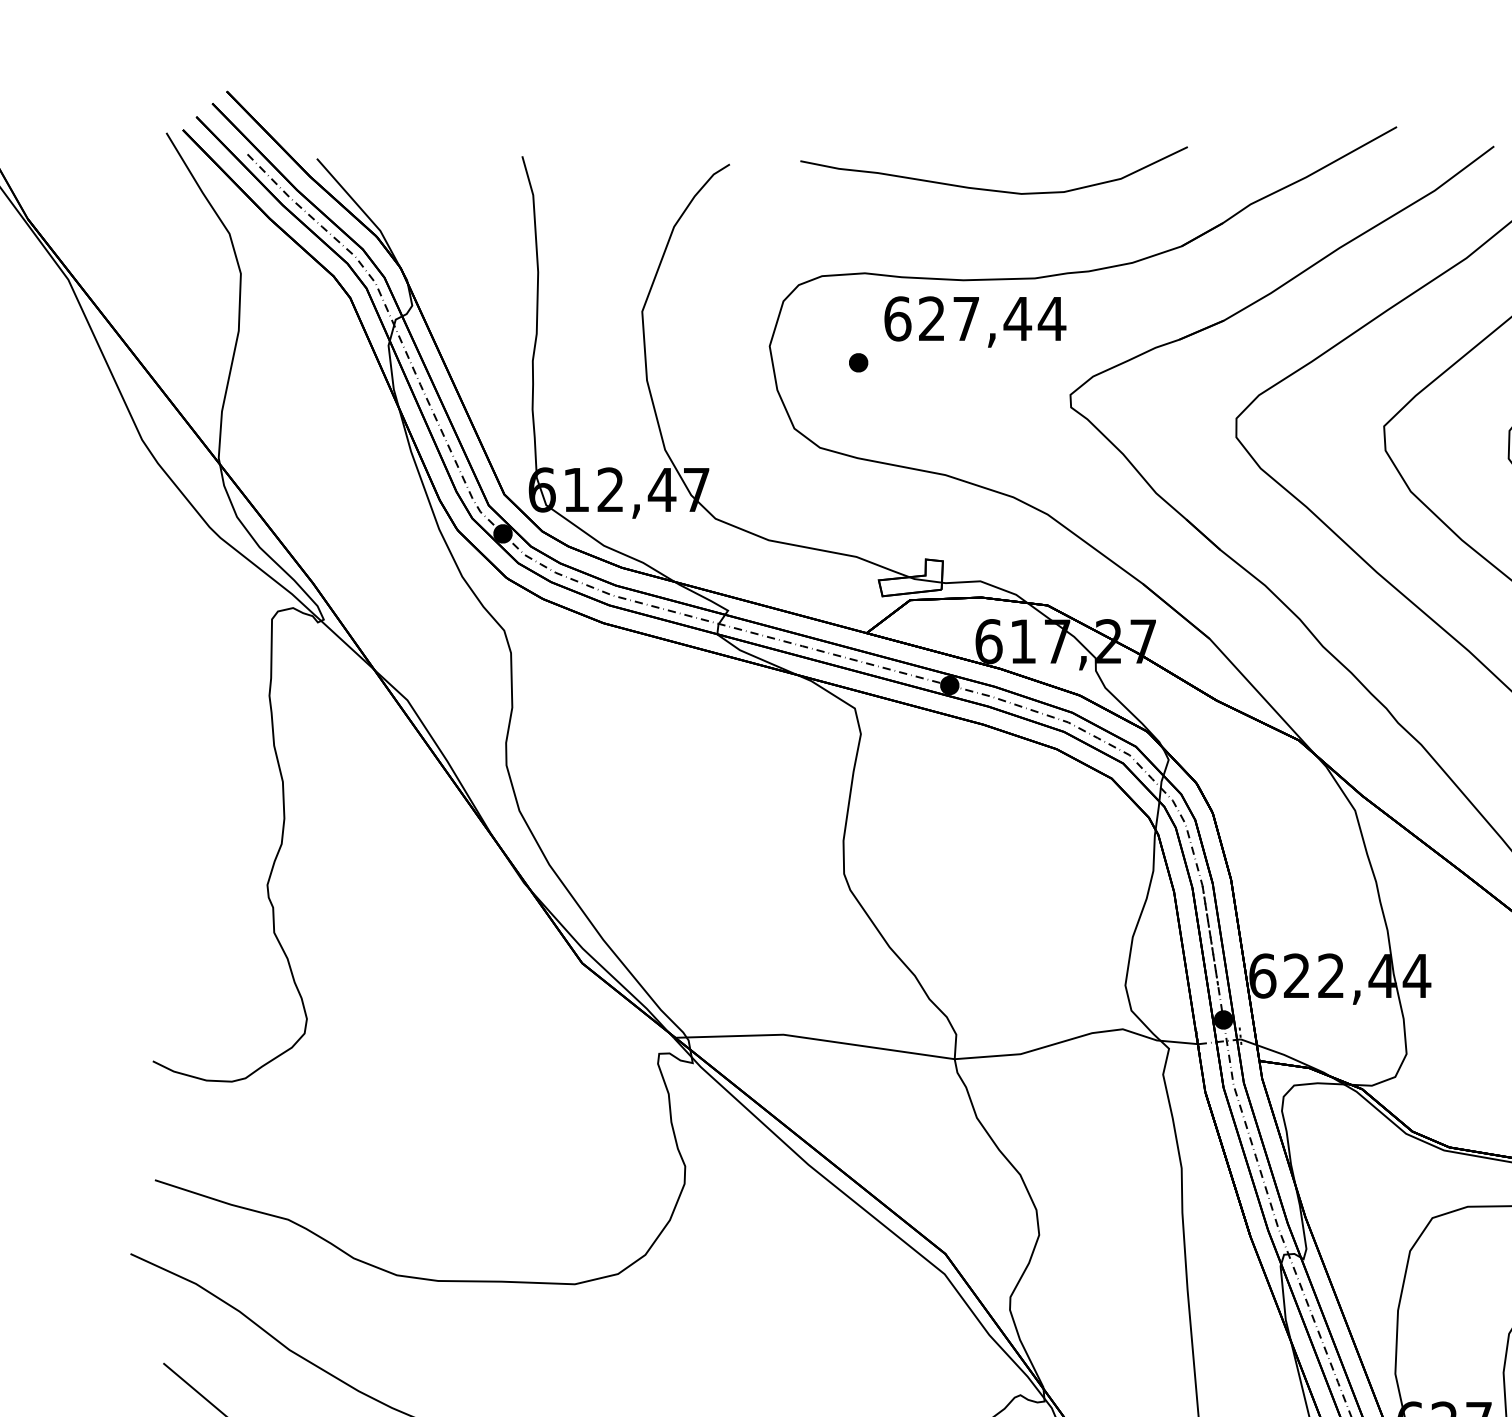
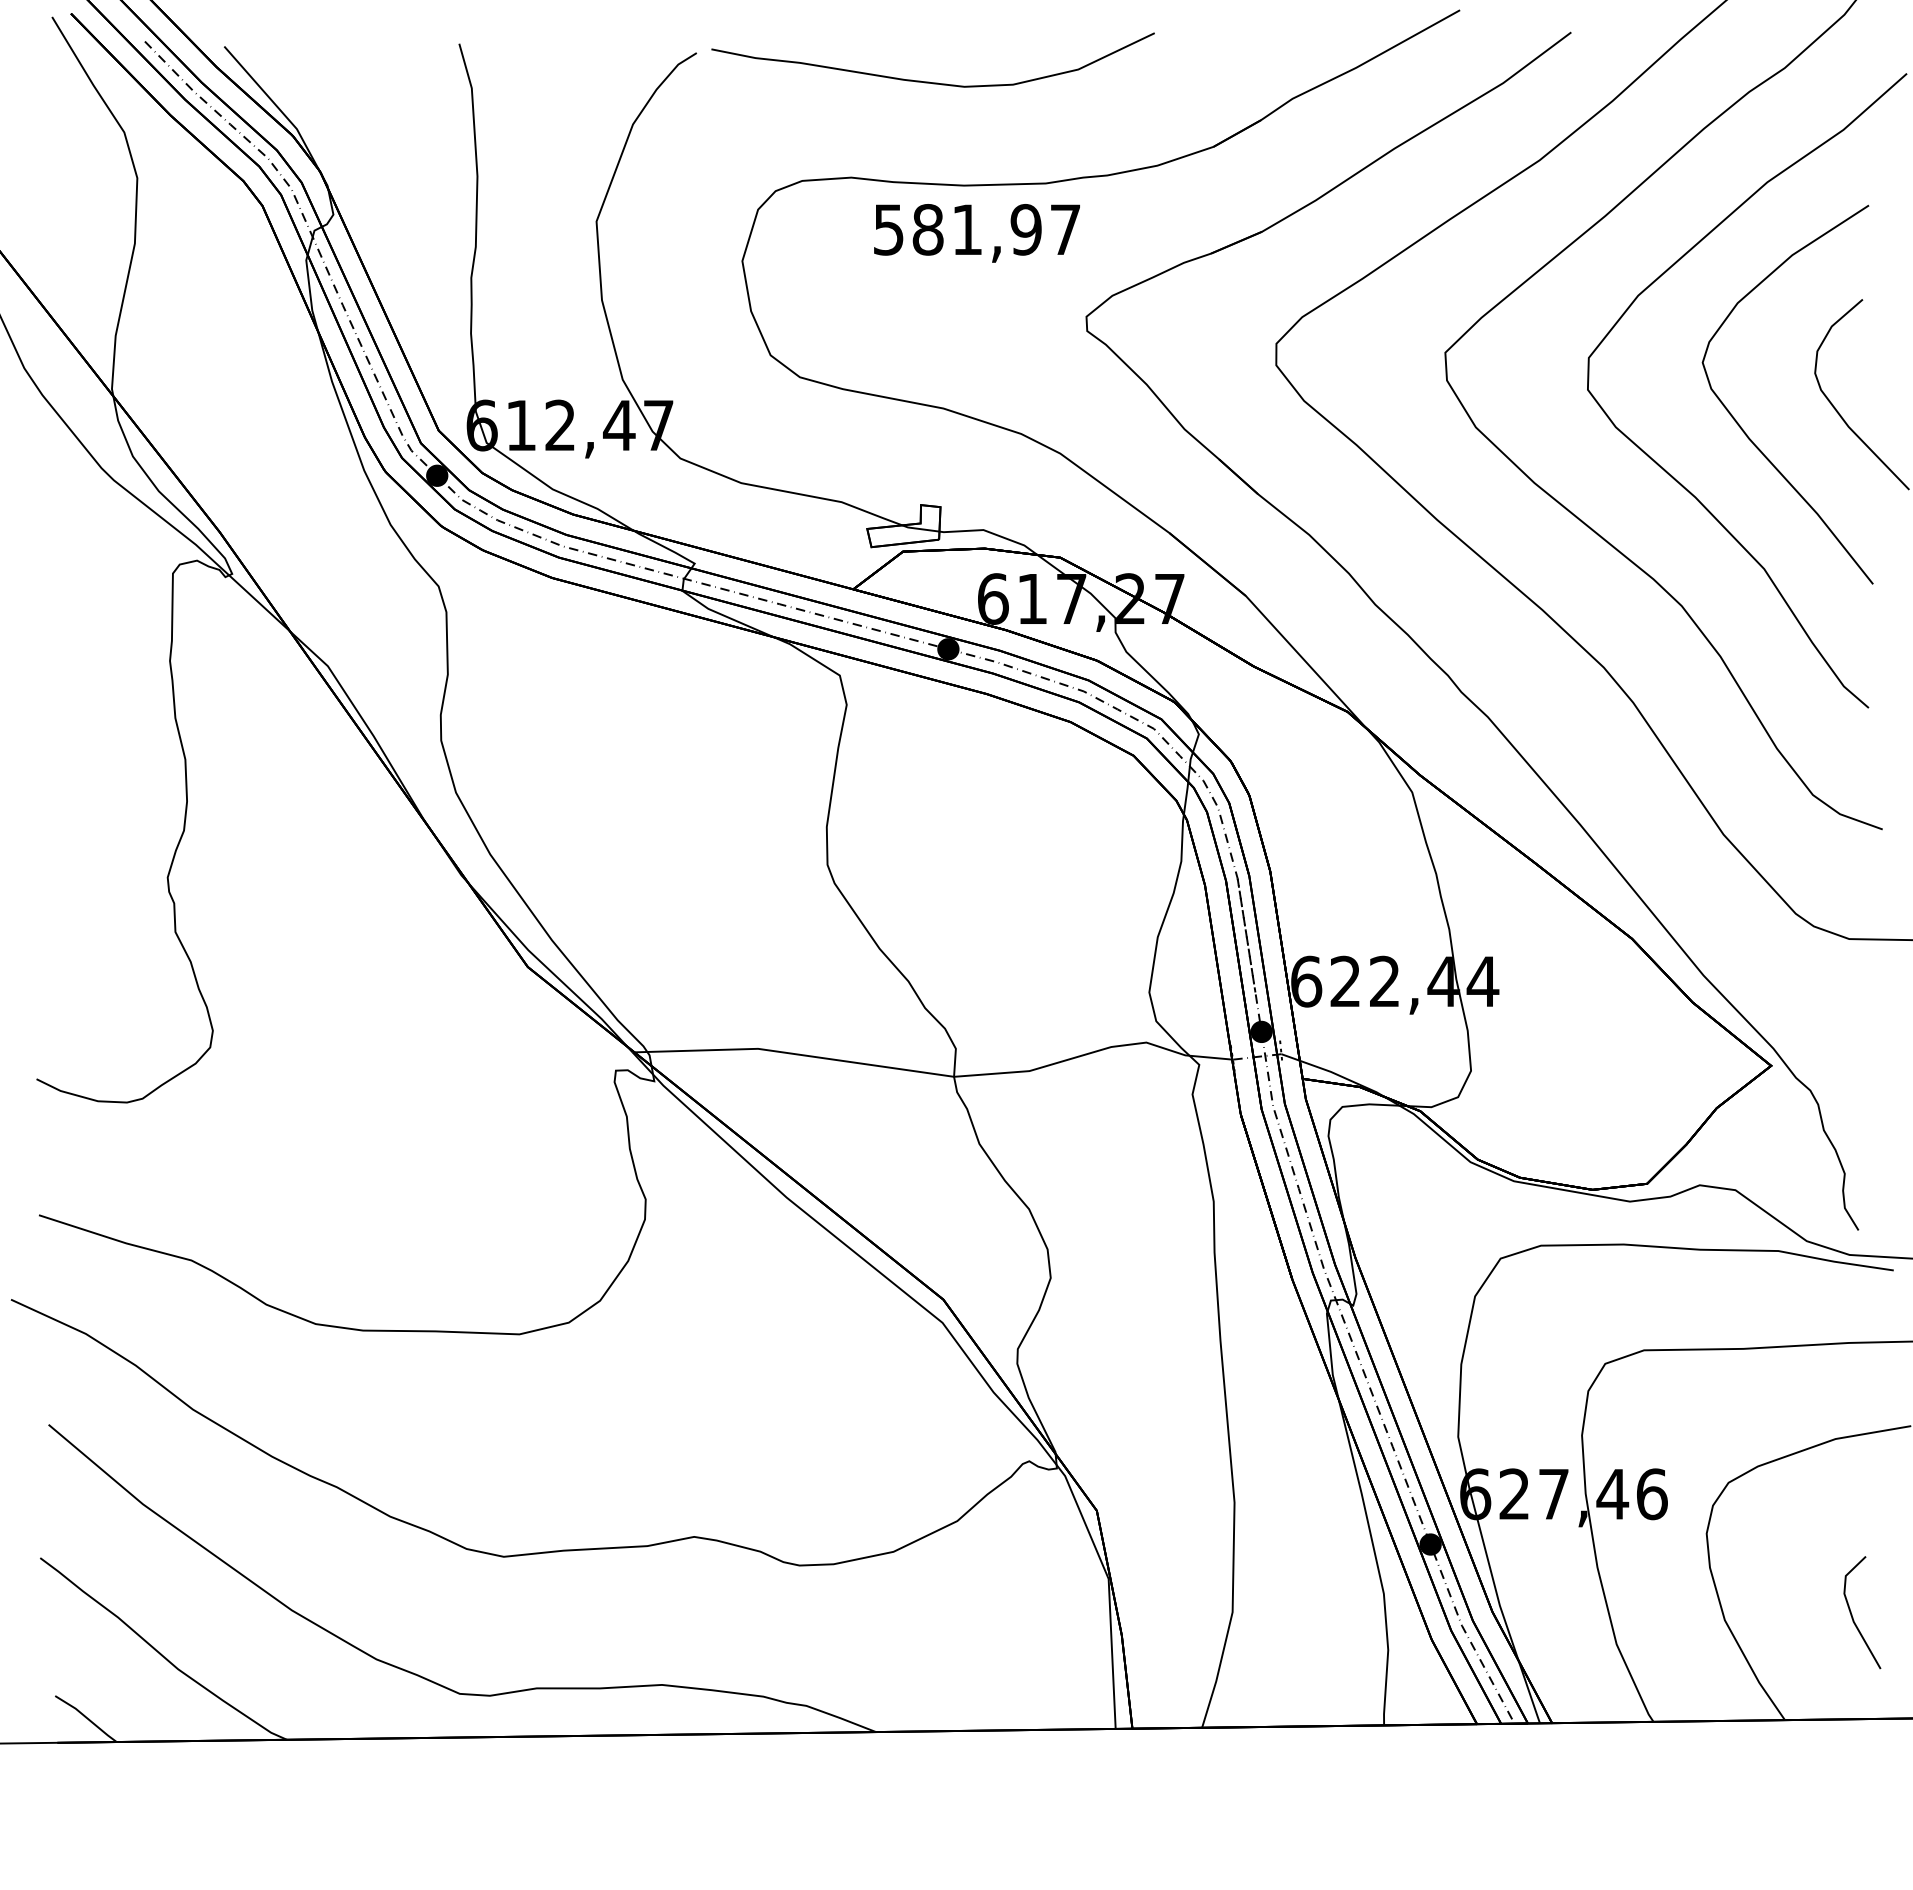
curve: (990, 189) -> (929, 81), moved
text: (975, 318) -> (977, 229), 627,44 -> 581,97
part: (858, 363) -> (844, 280), removed

